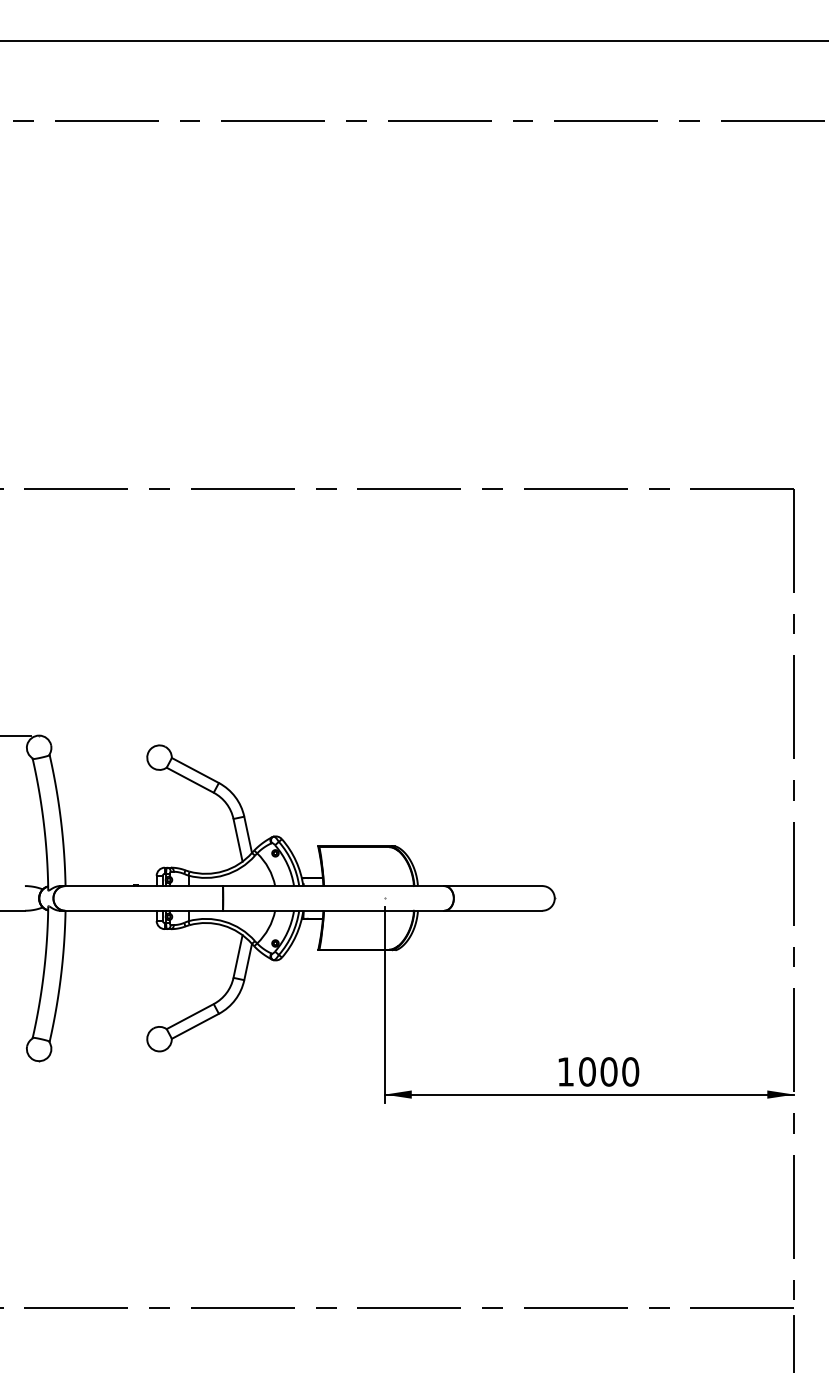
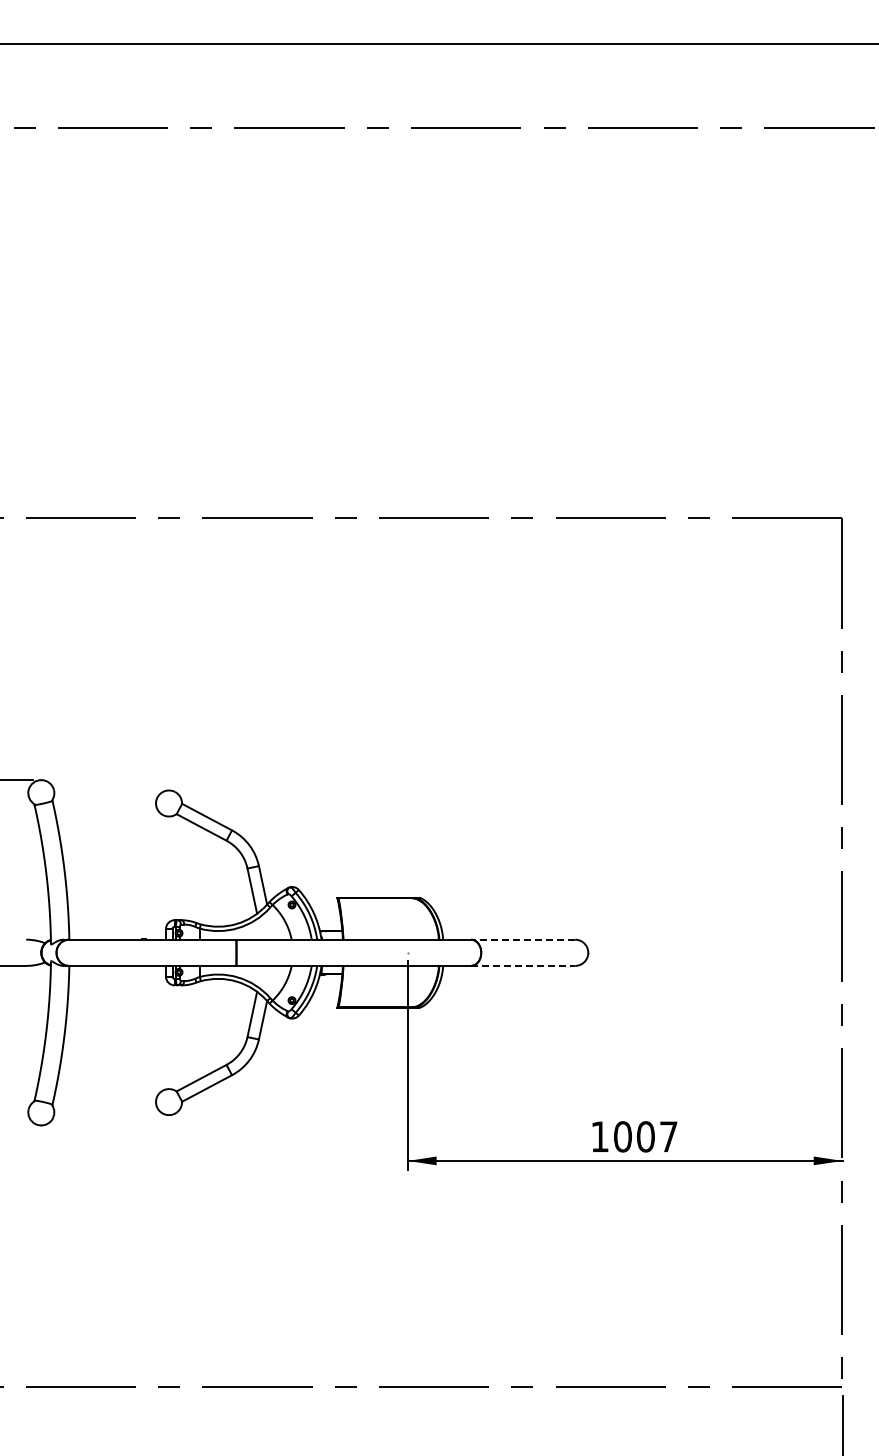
line: (492, 885) -> (522, 939), solid -> dashed
line: (493, 910) -> (523, 965), solid -> dashed
text: (630, 1071) -> (668, 1136), 1000 -> 1007

